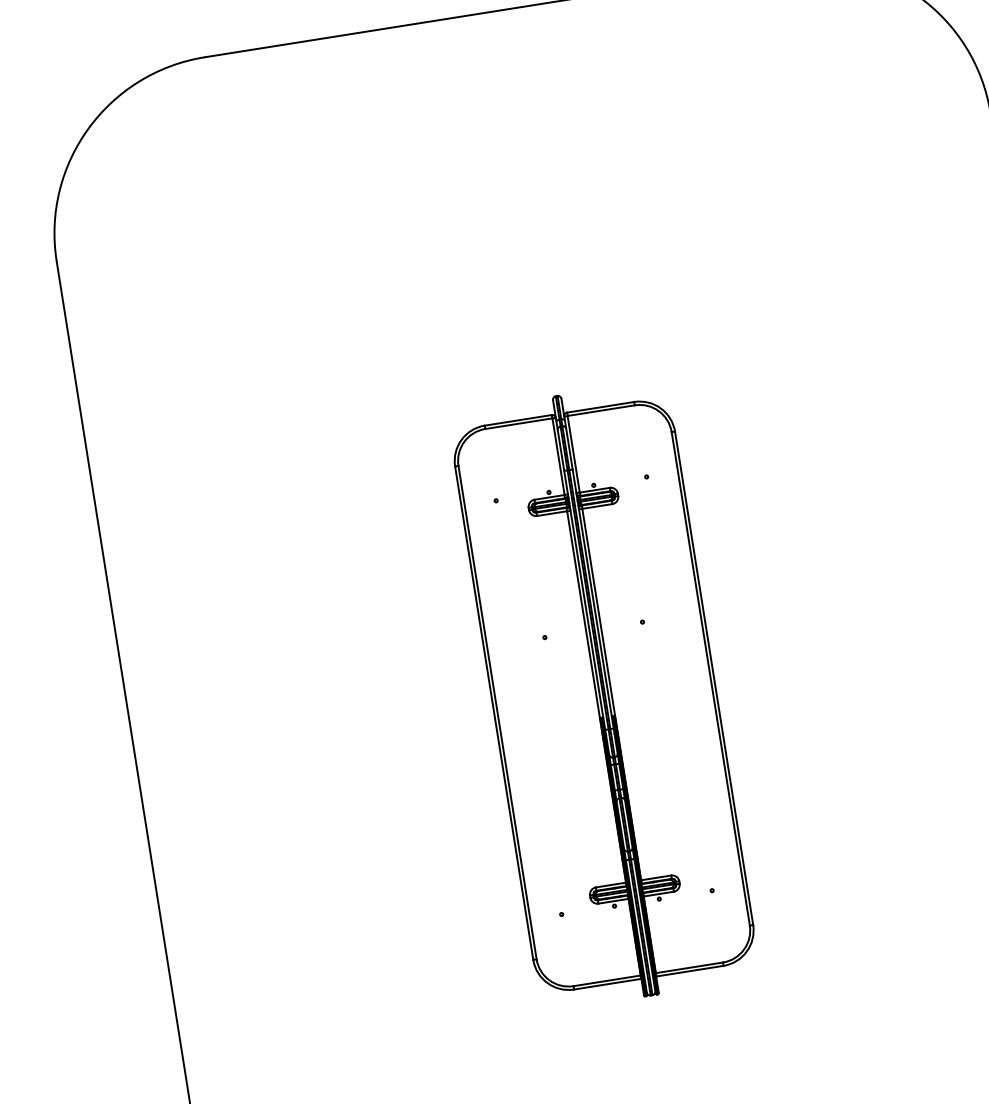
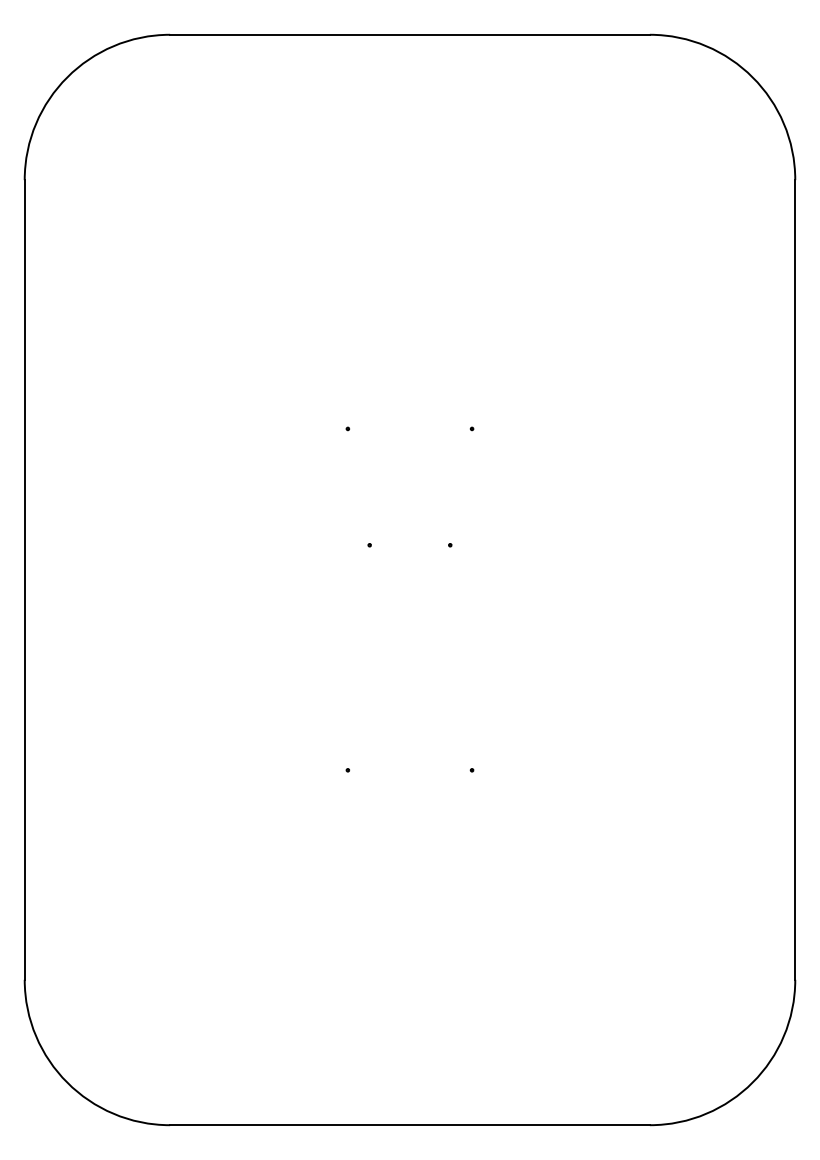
part: (603, 695) -> (409, 599), removed

